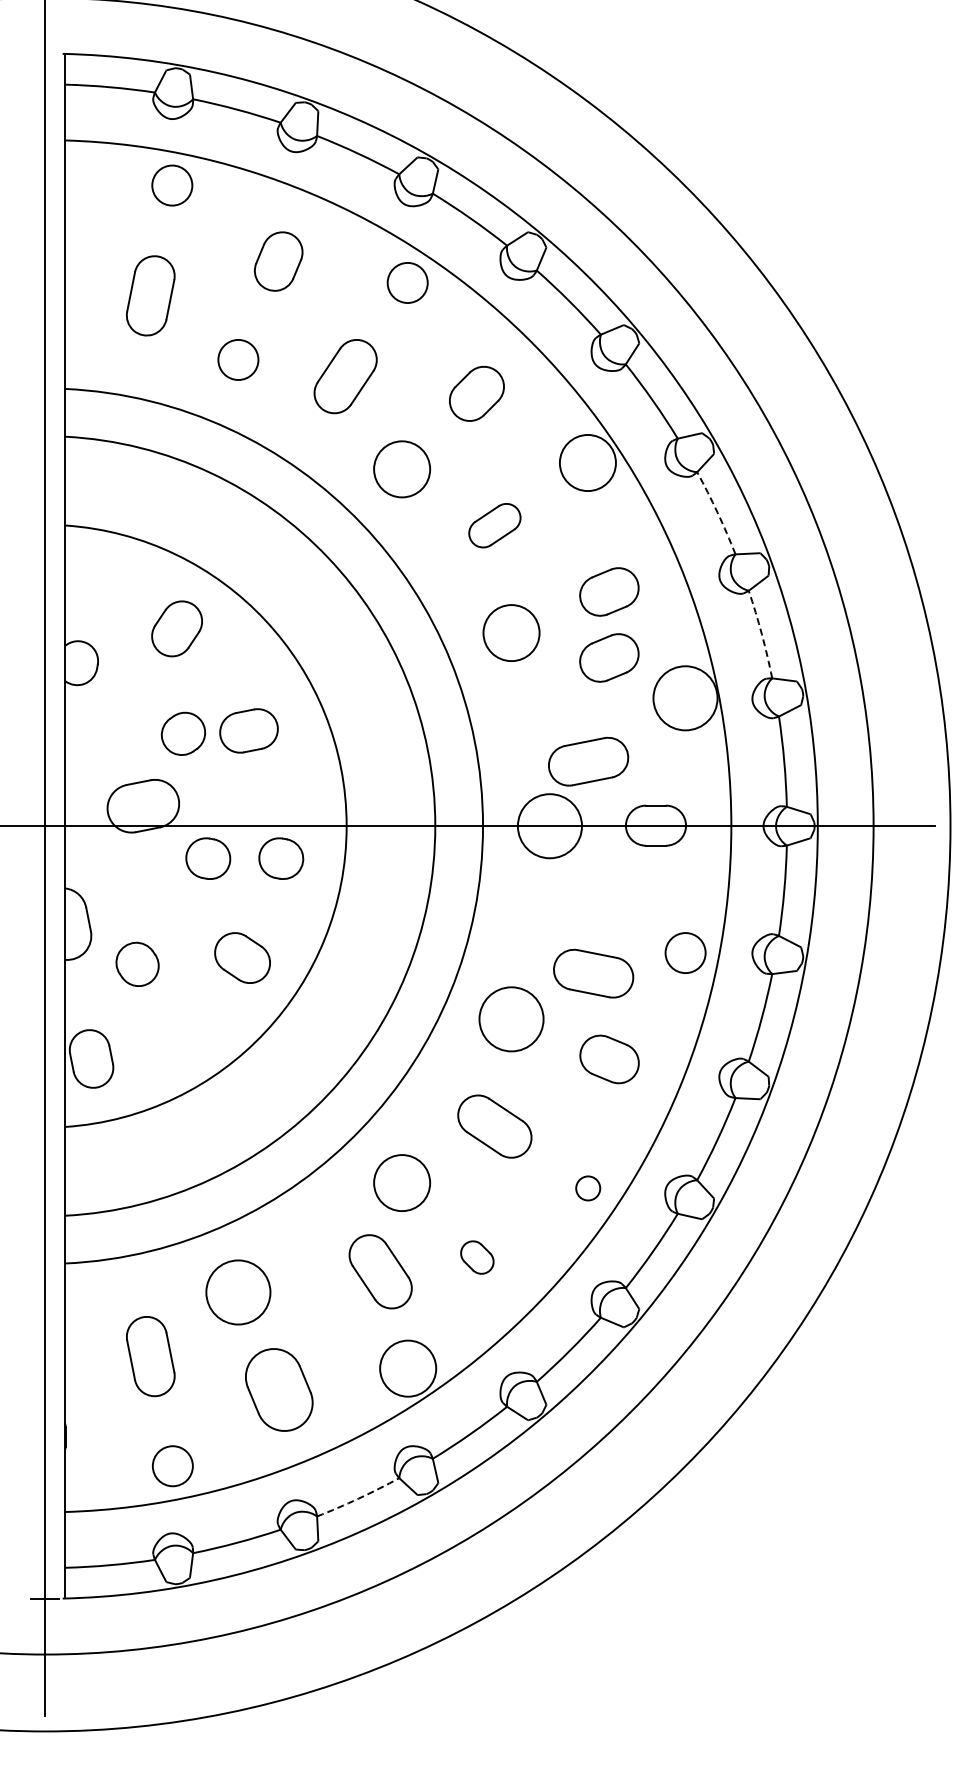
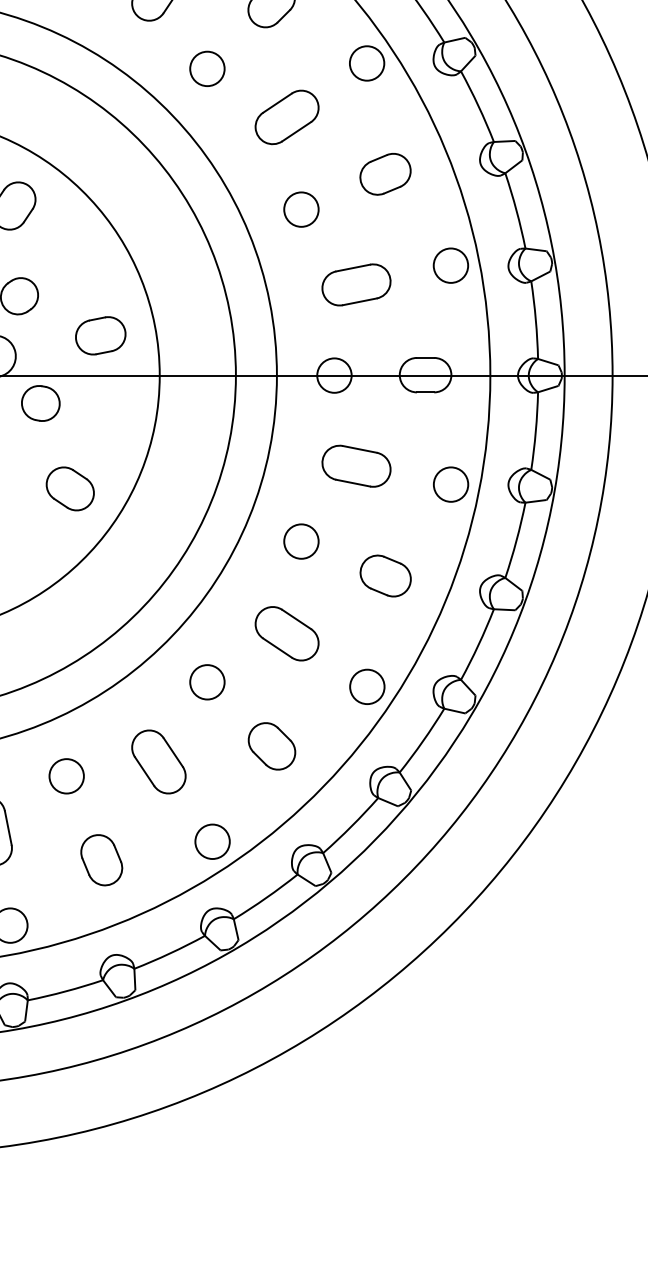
circle: (587, 463) -> (366, 63), size x0.71
circle: (402, 469) -> (207, 69), size x0.71
arc: (717, 512) -> (478, 106), dashed -> solid
part: (494, 525) -> (286, 117), size x1.43
circle: (511, 633) -> (301, 209), size x0.71
arc: (761, 634) -> (516, 210), dashed -> solid
part: (609, 657) -> (385, 230), removed
circle: (685, 698) -> (450, 265), size x0.62
part: (248, 730) -> (100, 335), moved
part: (588, 761) -> (356, 284), moved
circle: (549, 826) -> (334, 375), size x0.62
part: (281, 858) -> (103, 403), removed
part: (593, 973) -> (356, 466), moved
circle: (511, 1019) -> (301, 541), size x0.62
circle: (402, 1183) -> (207, 682), size x0.71
circle: (588, 1188) -> (367, 686), size x1.67
part: (477, 1257) -> (272, 746), size x1.67
part: (380, 1271) -> (158, 761), moved
circle: (238, 1292) -> (66, 776), size x0.62
circle: (408, 1368) -> (212, 841), size x0.71
part: (278, 1390) -> (101, 860), size x0.71
arc: (358, 1498) -> (169, 953), dashed -> solid

